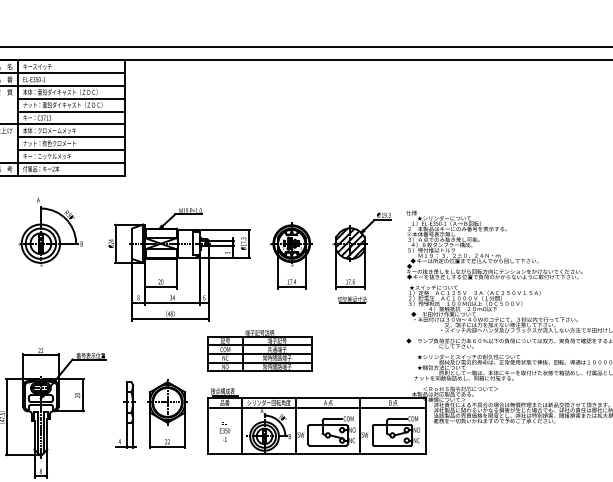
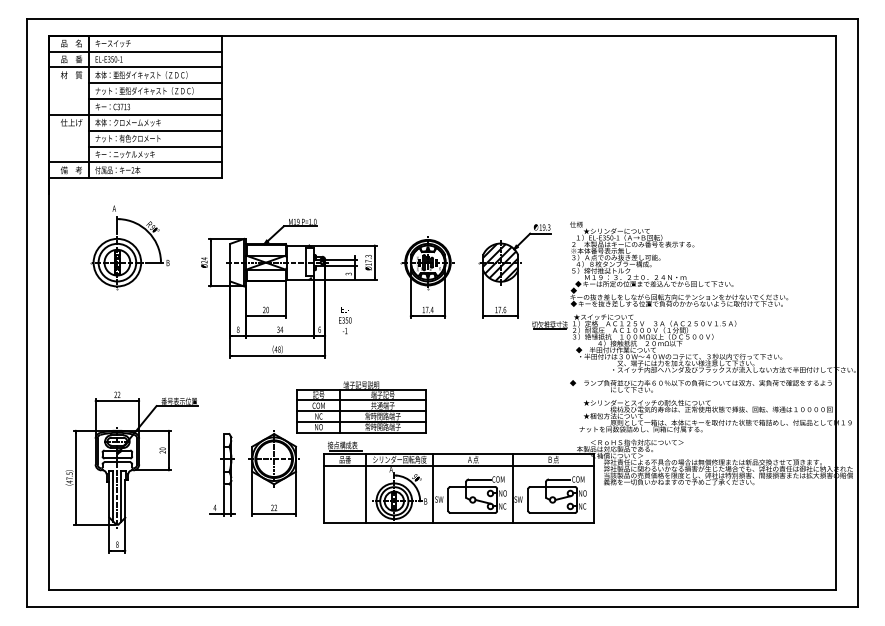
part: (351, 300) -> (549, 325), moved
part: (259, 350) -> (361, 407), moved
text: (225, 430) -> (345, 320), moved

